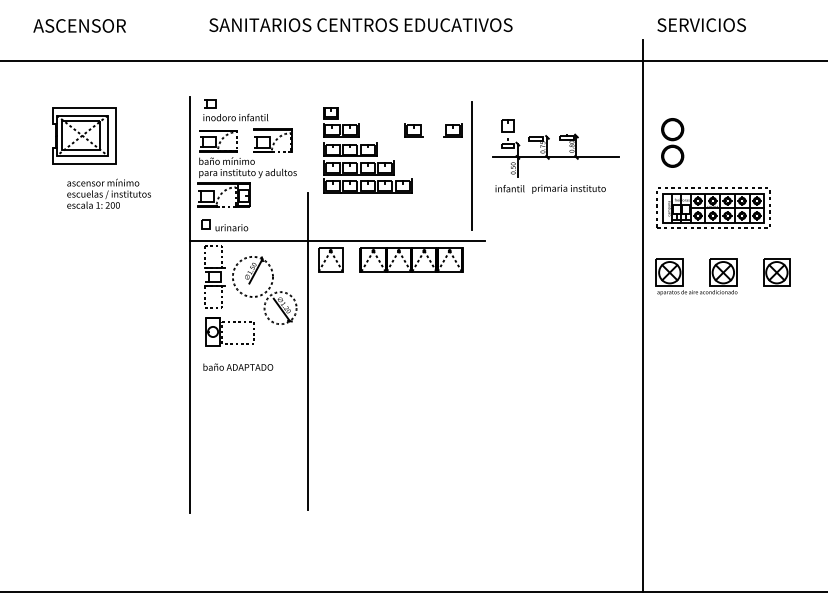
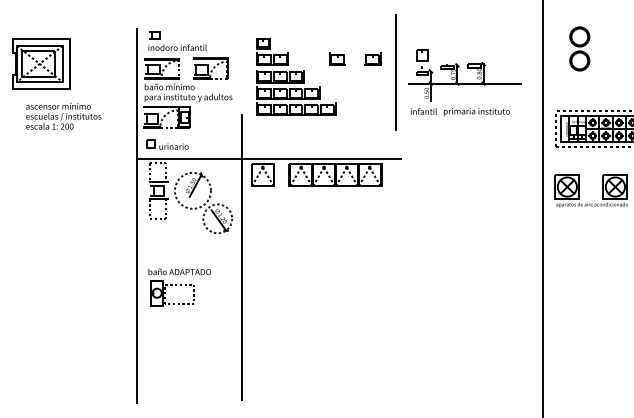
part: (672, 142) -> (579, 48), moved
line: (471, 165) -> (395, 71), moved
part: (222, 331) -> (165, 292), moved

